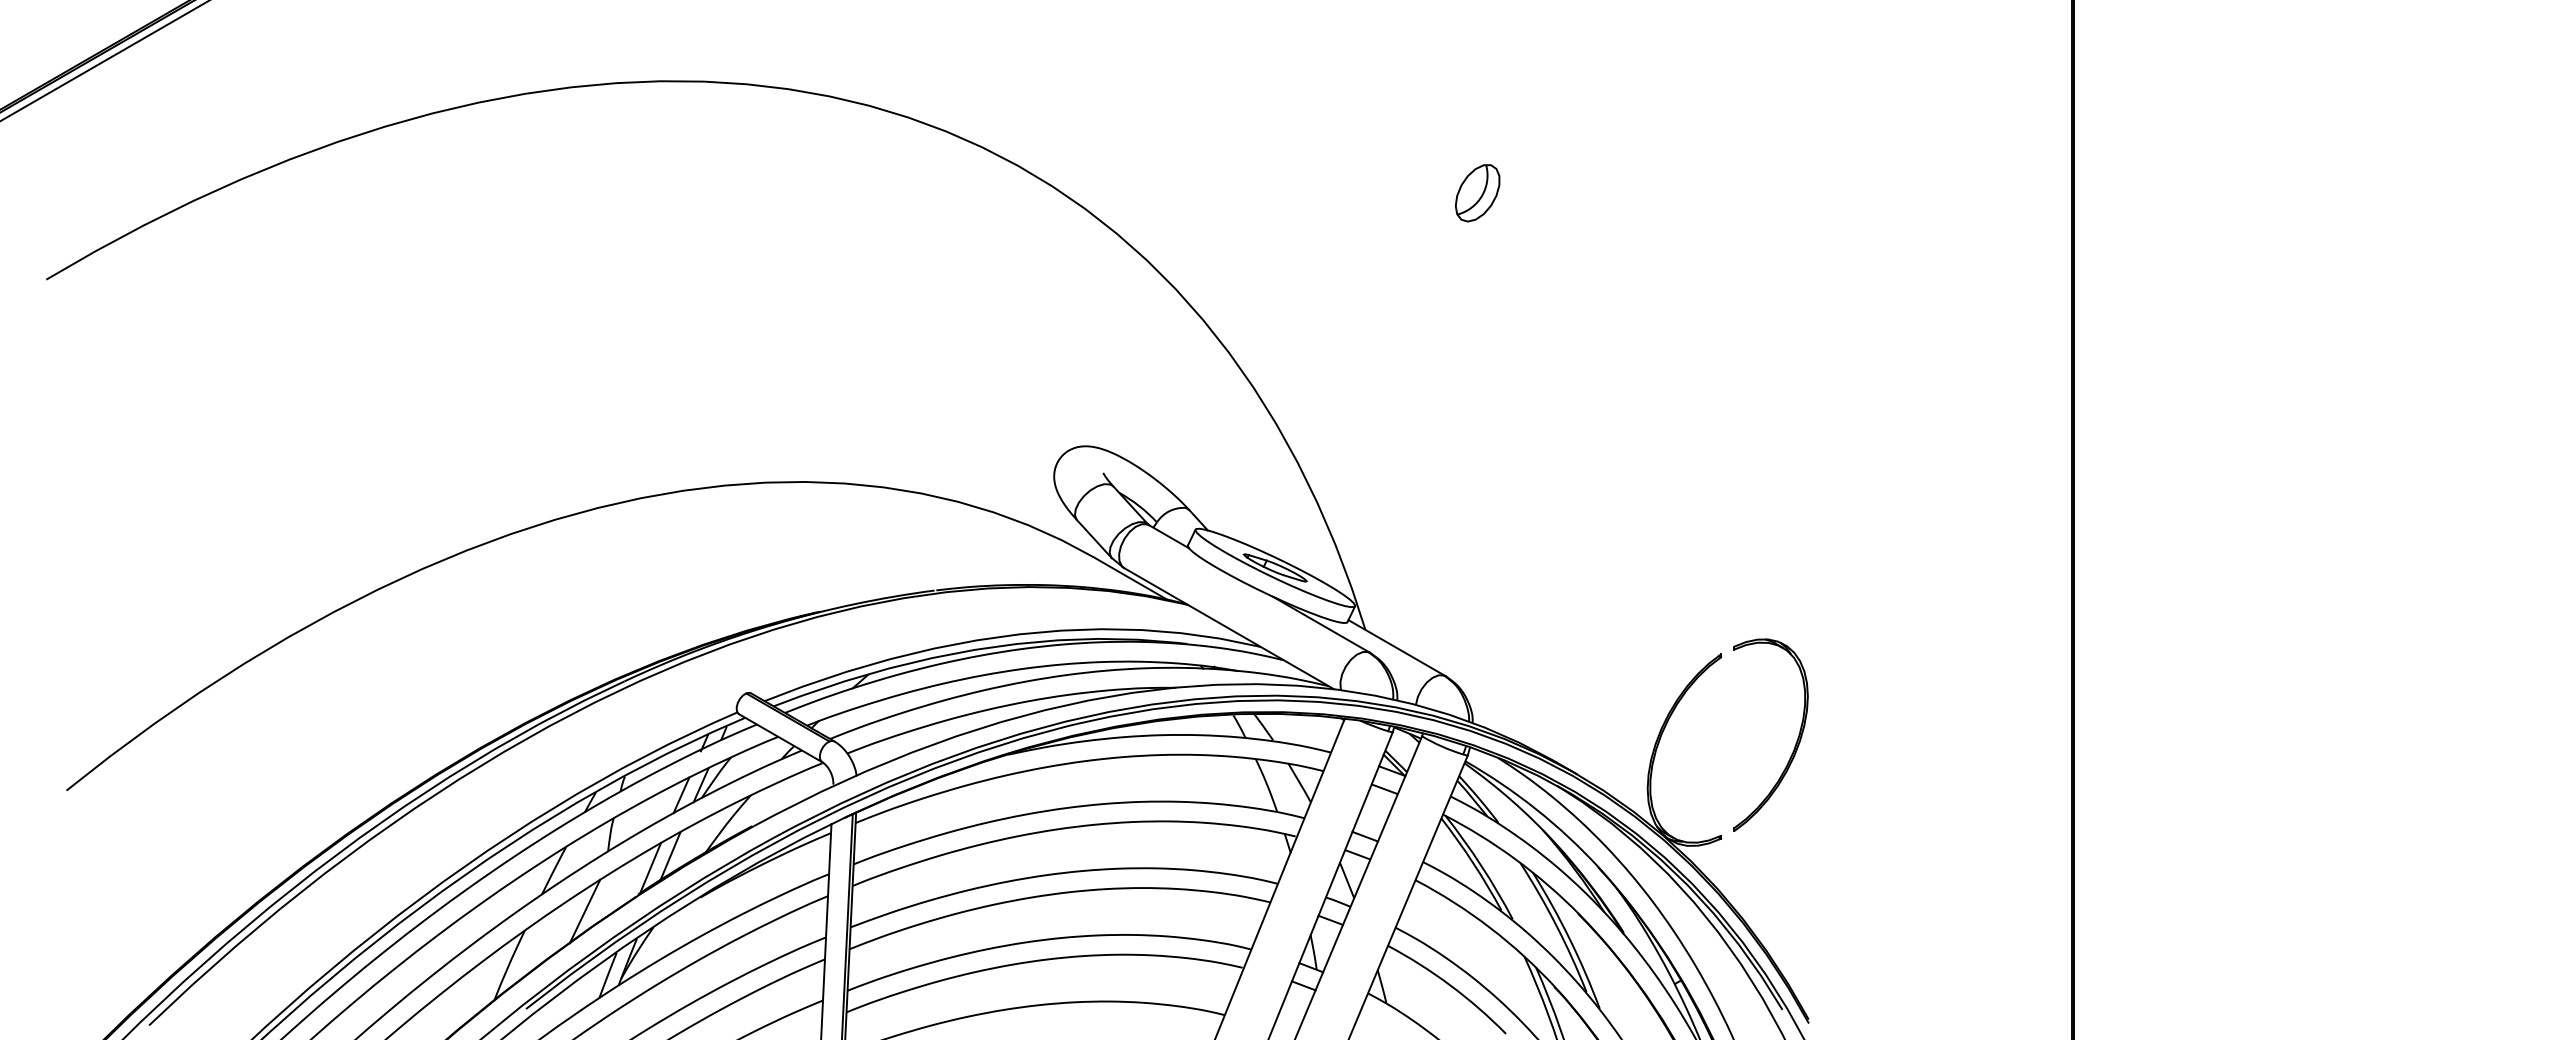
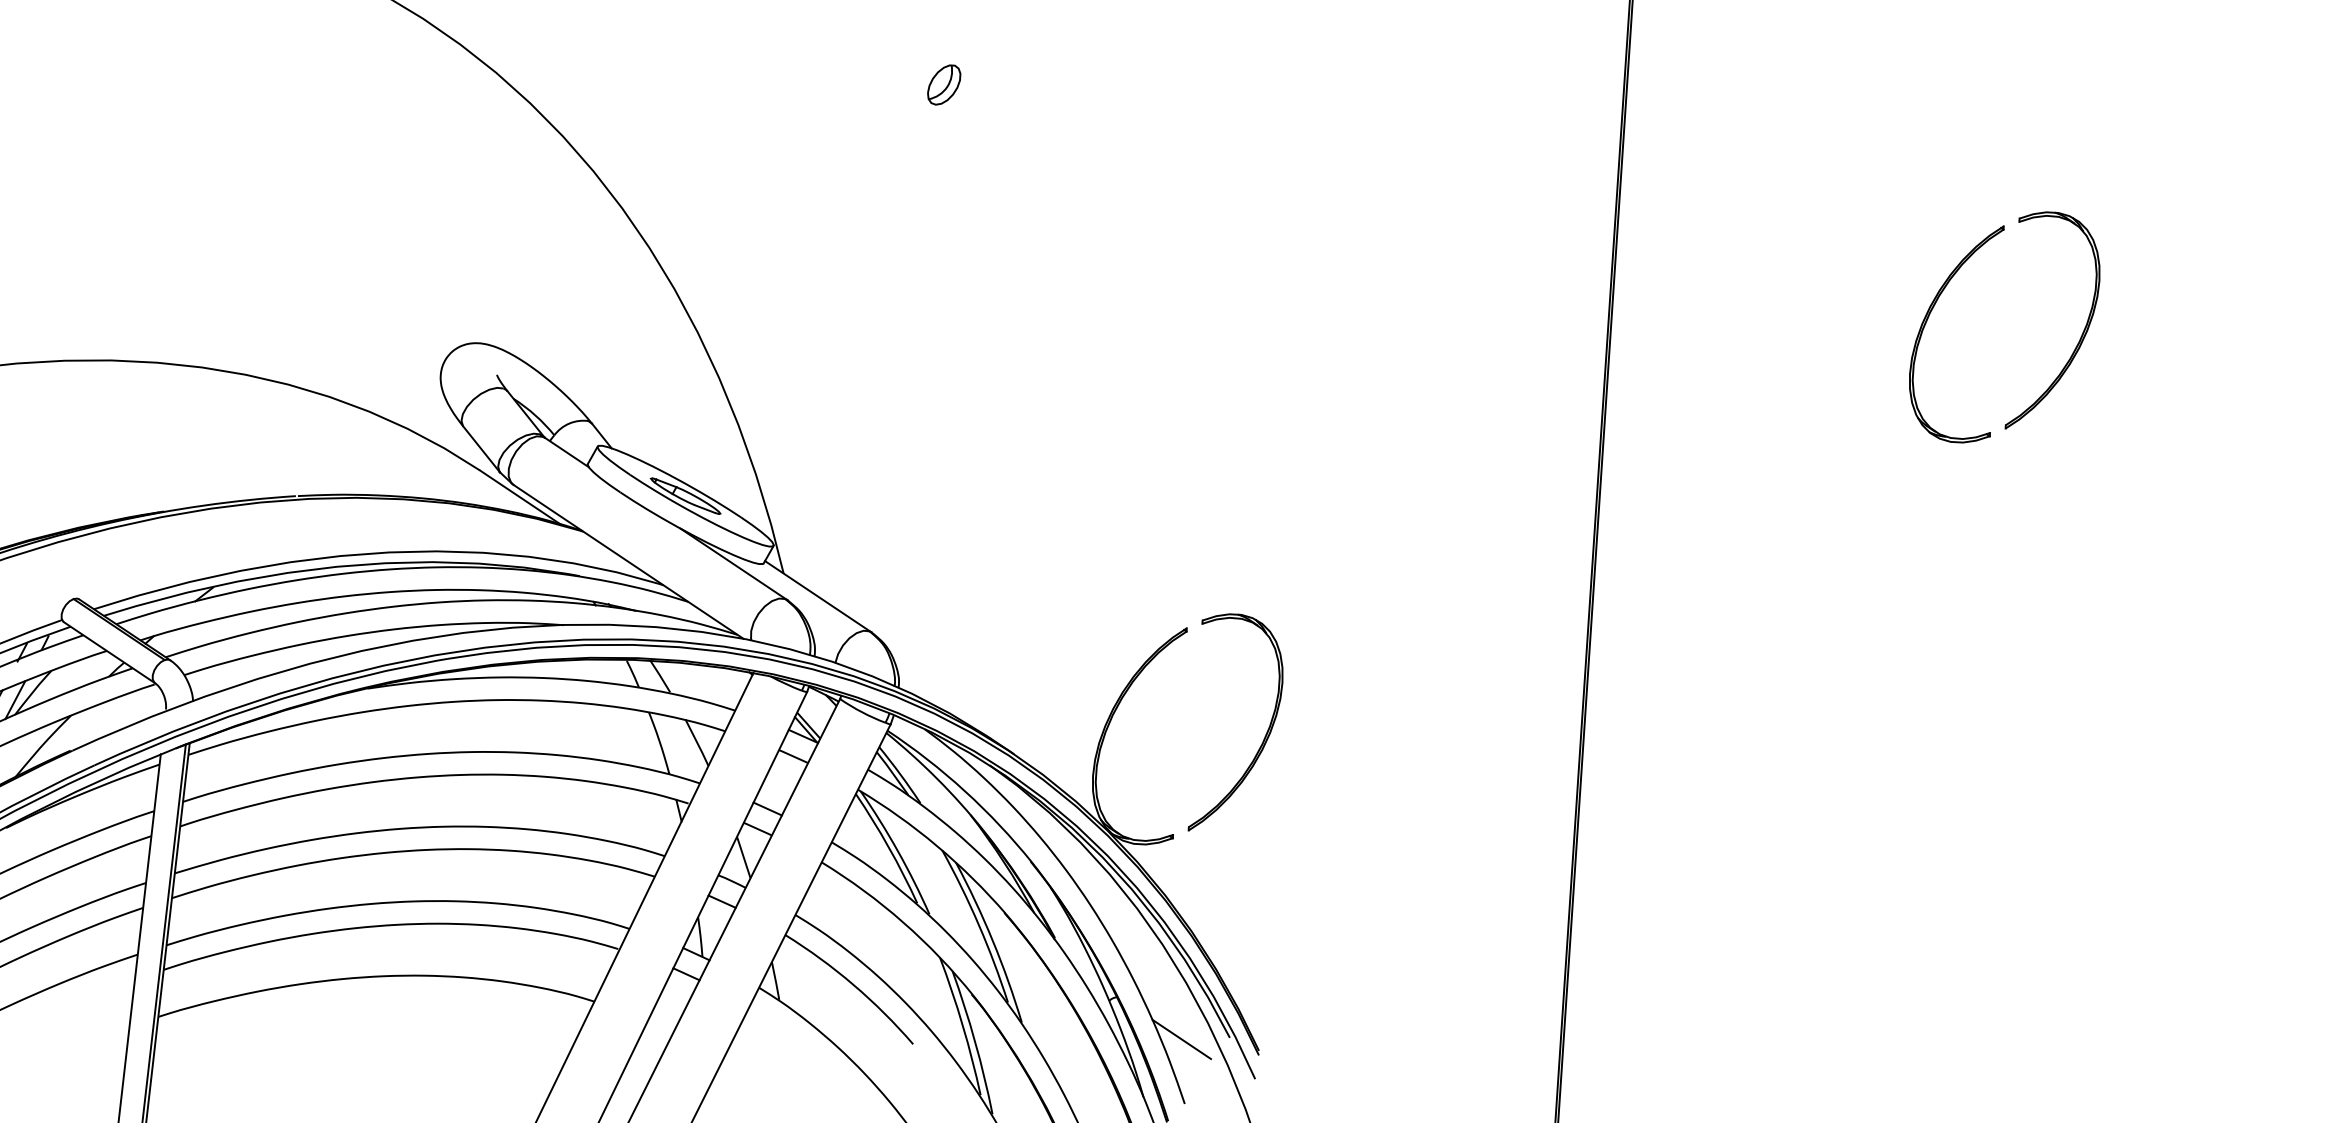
part: (1476, 193) -> (943, 84), size x0.62
part: (2350, 344) -> (1927, 323), added
part: (2485, 346) -> (2080, 335), added
line: (1740, 1013) -> (1181, 1038), added

